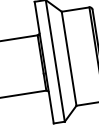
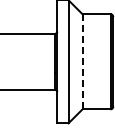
line: (69, 58) -> (82, 61), solid -> dashed

